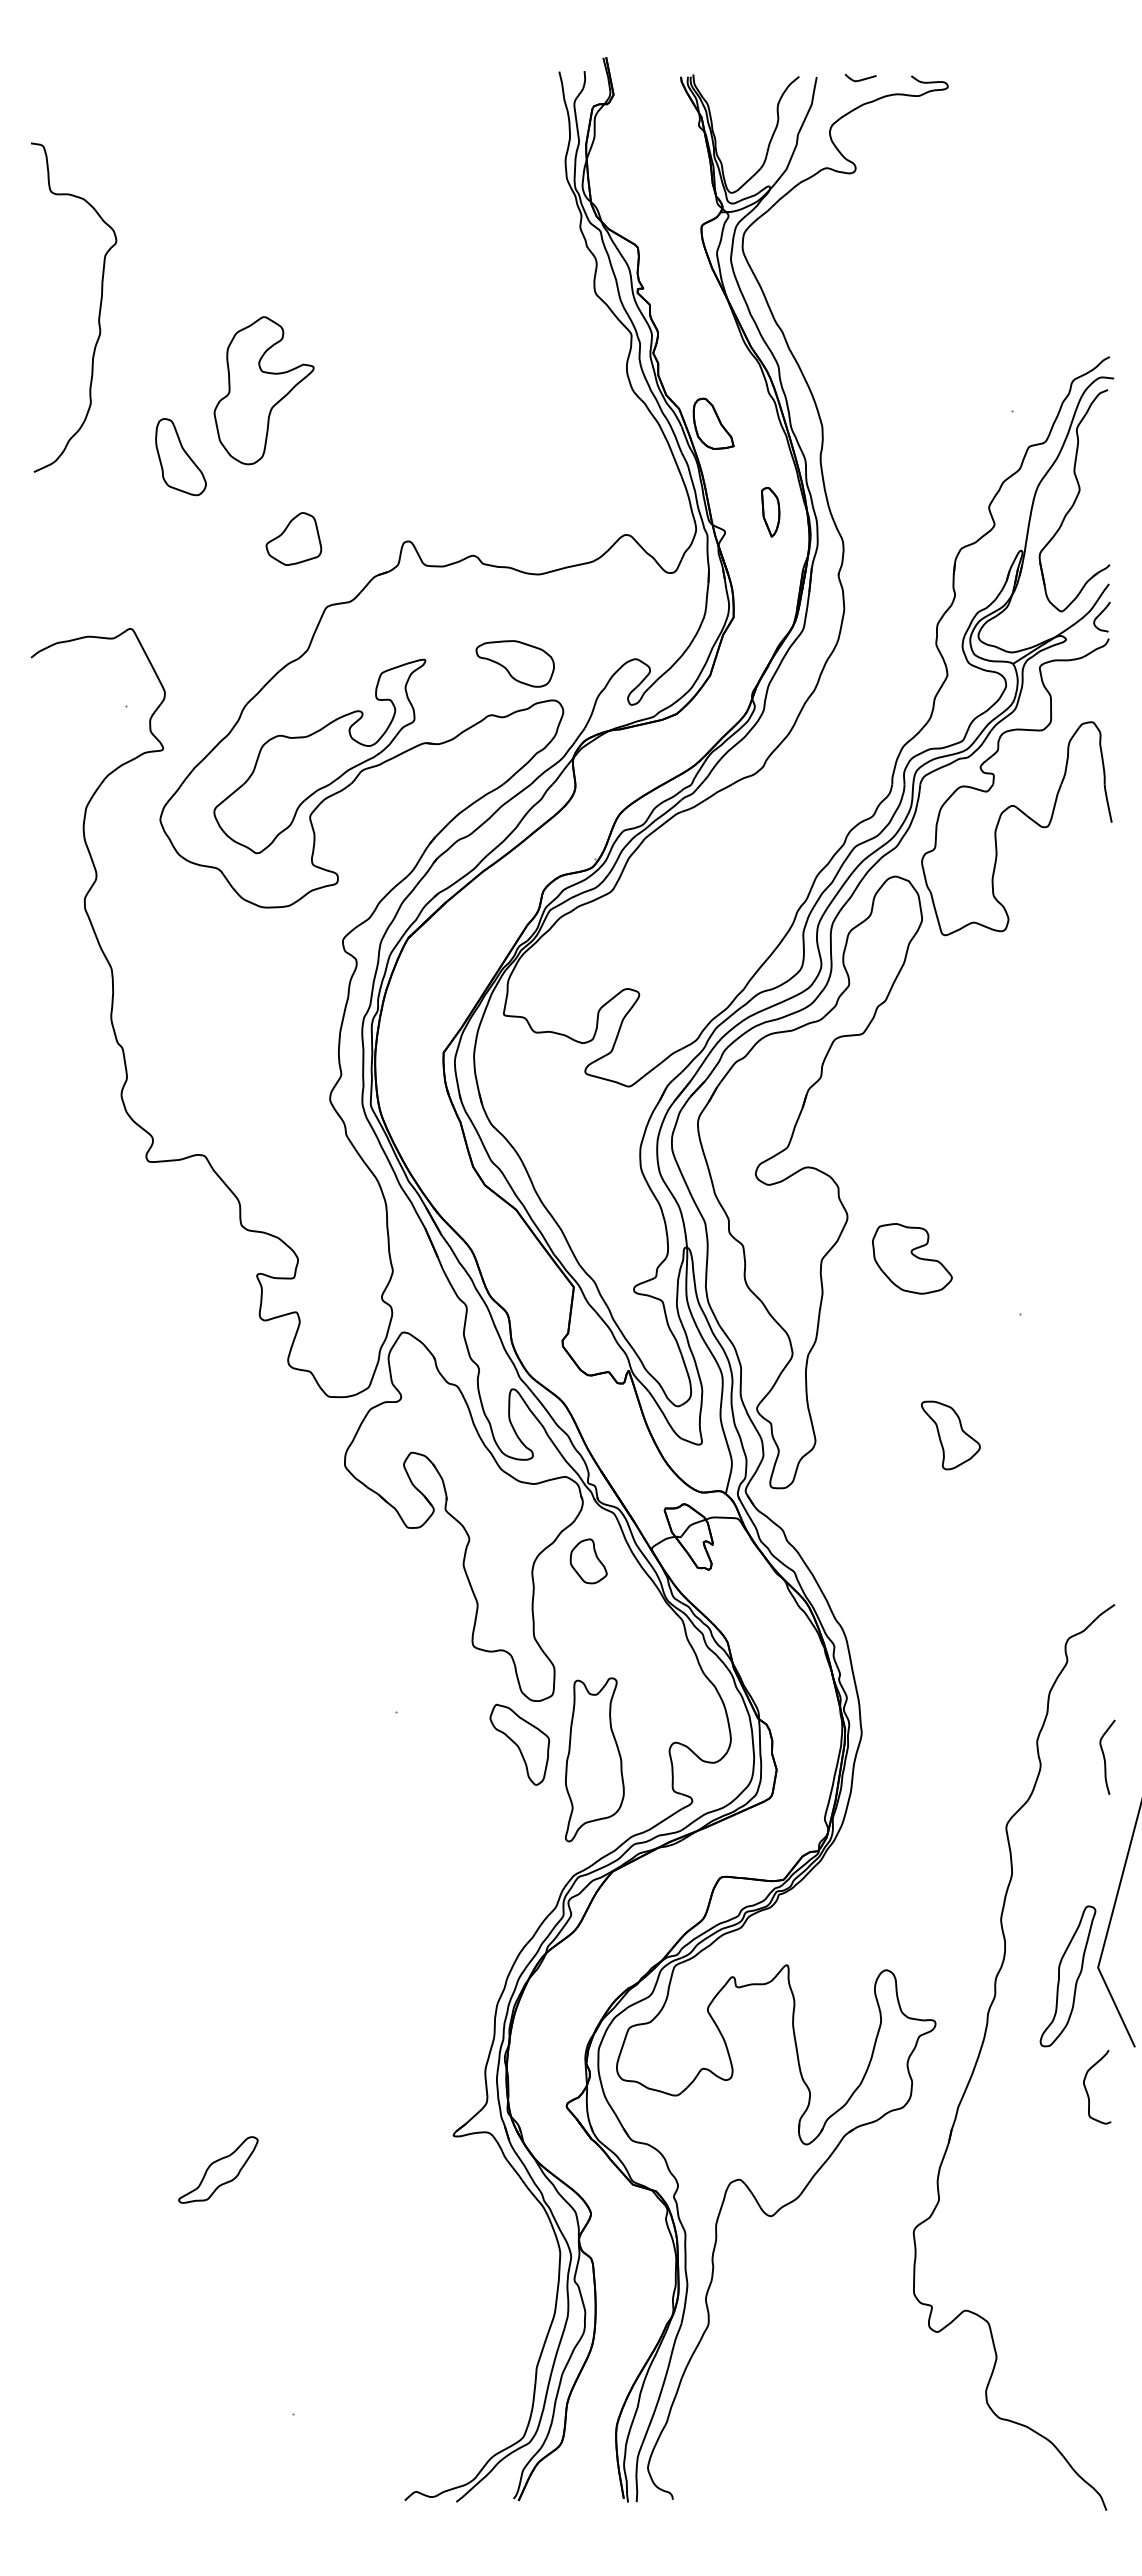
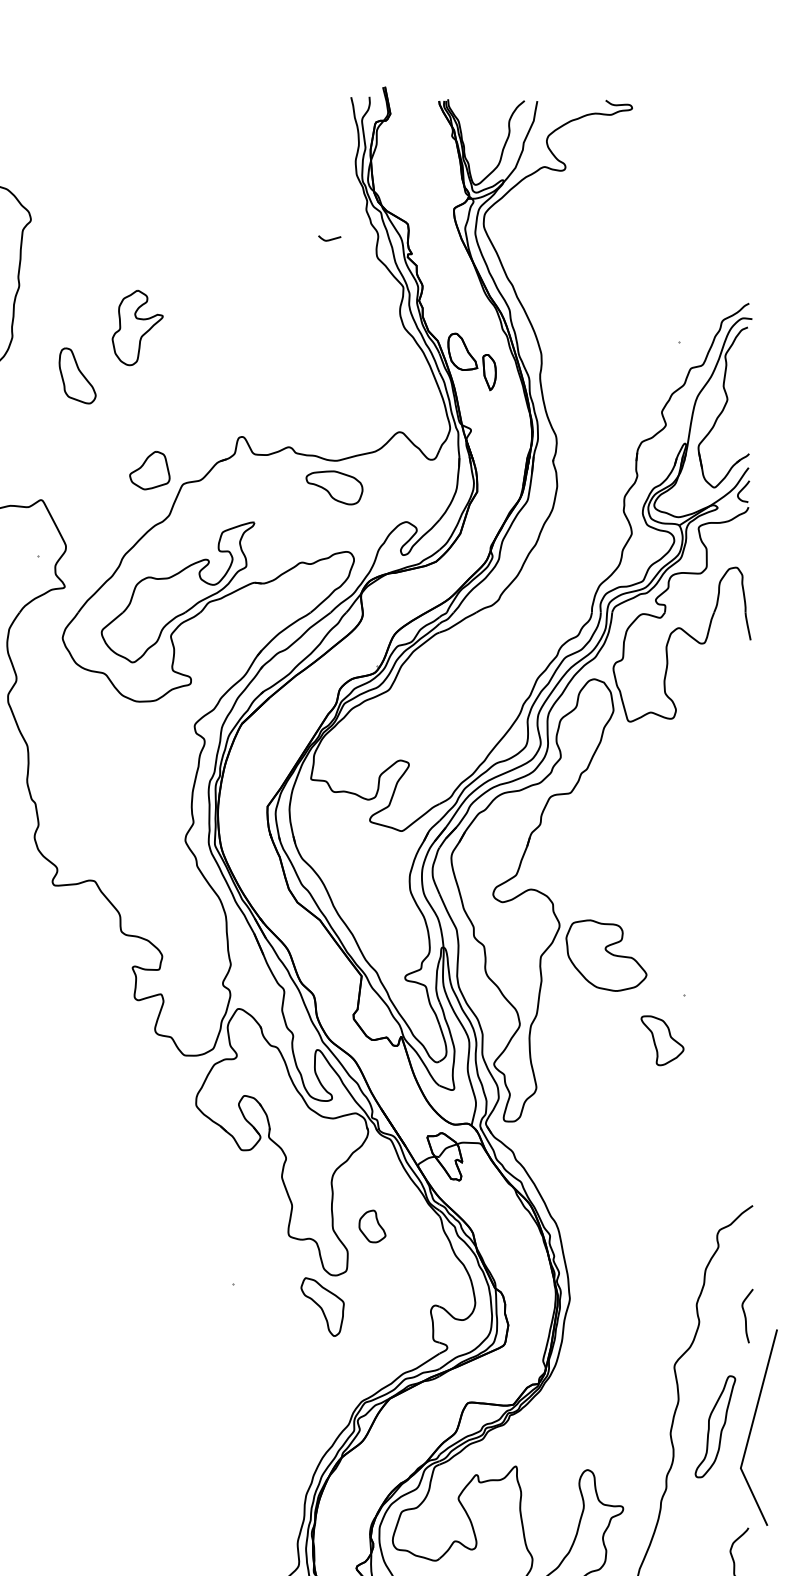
curve: (860, 79) -> (329, 239), moved
part: (263, 390) -> (137, 327), size x0.7
part: (770, 512) -> (489, 372), moved
part: (293, 538) -> (149, 470), moved
part: (514, 663) -> (333, 487), moved
part: (912, 1258) -> (606, 955), size x1.4
part: (950, 1435) -> (662, 1040), moved
part: (588, 1561) -> (372, 1226), moved
part: (594, 1759) -> (376, 1317), removed
part: (1067, 1976) -> (715, 1426), moved

